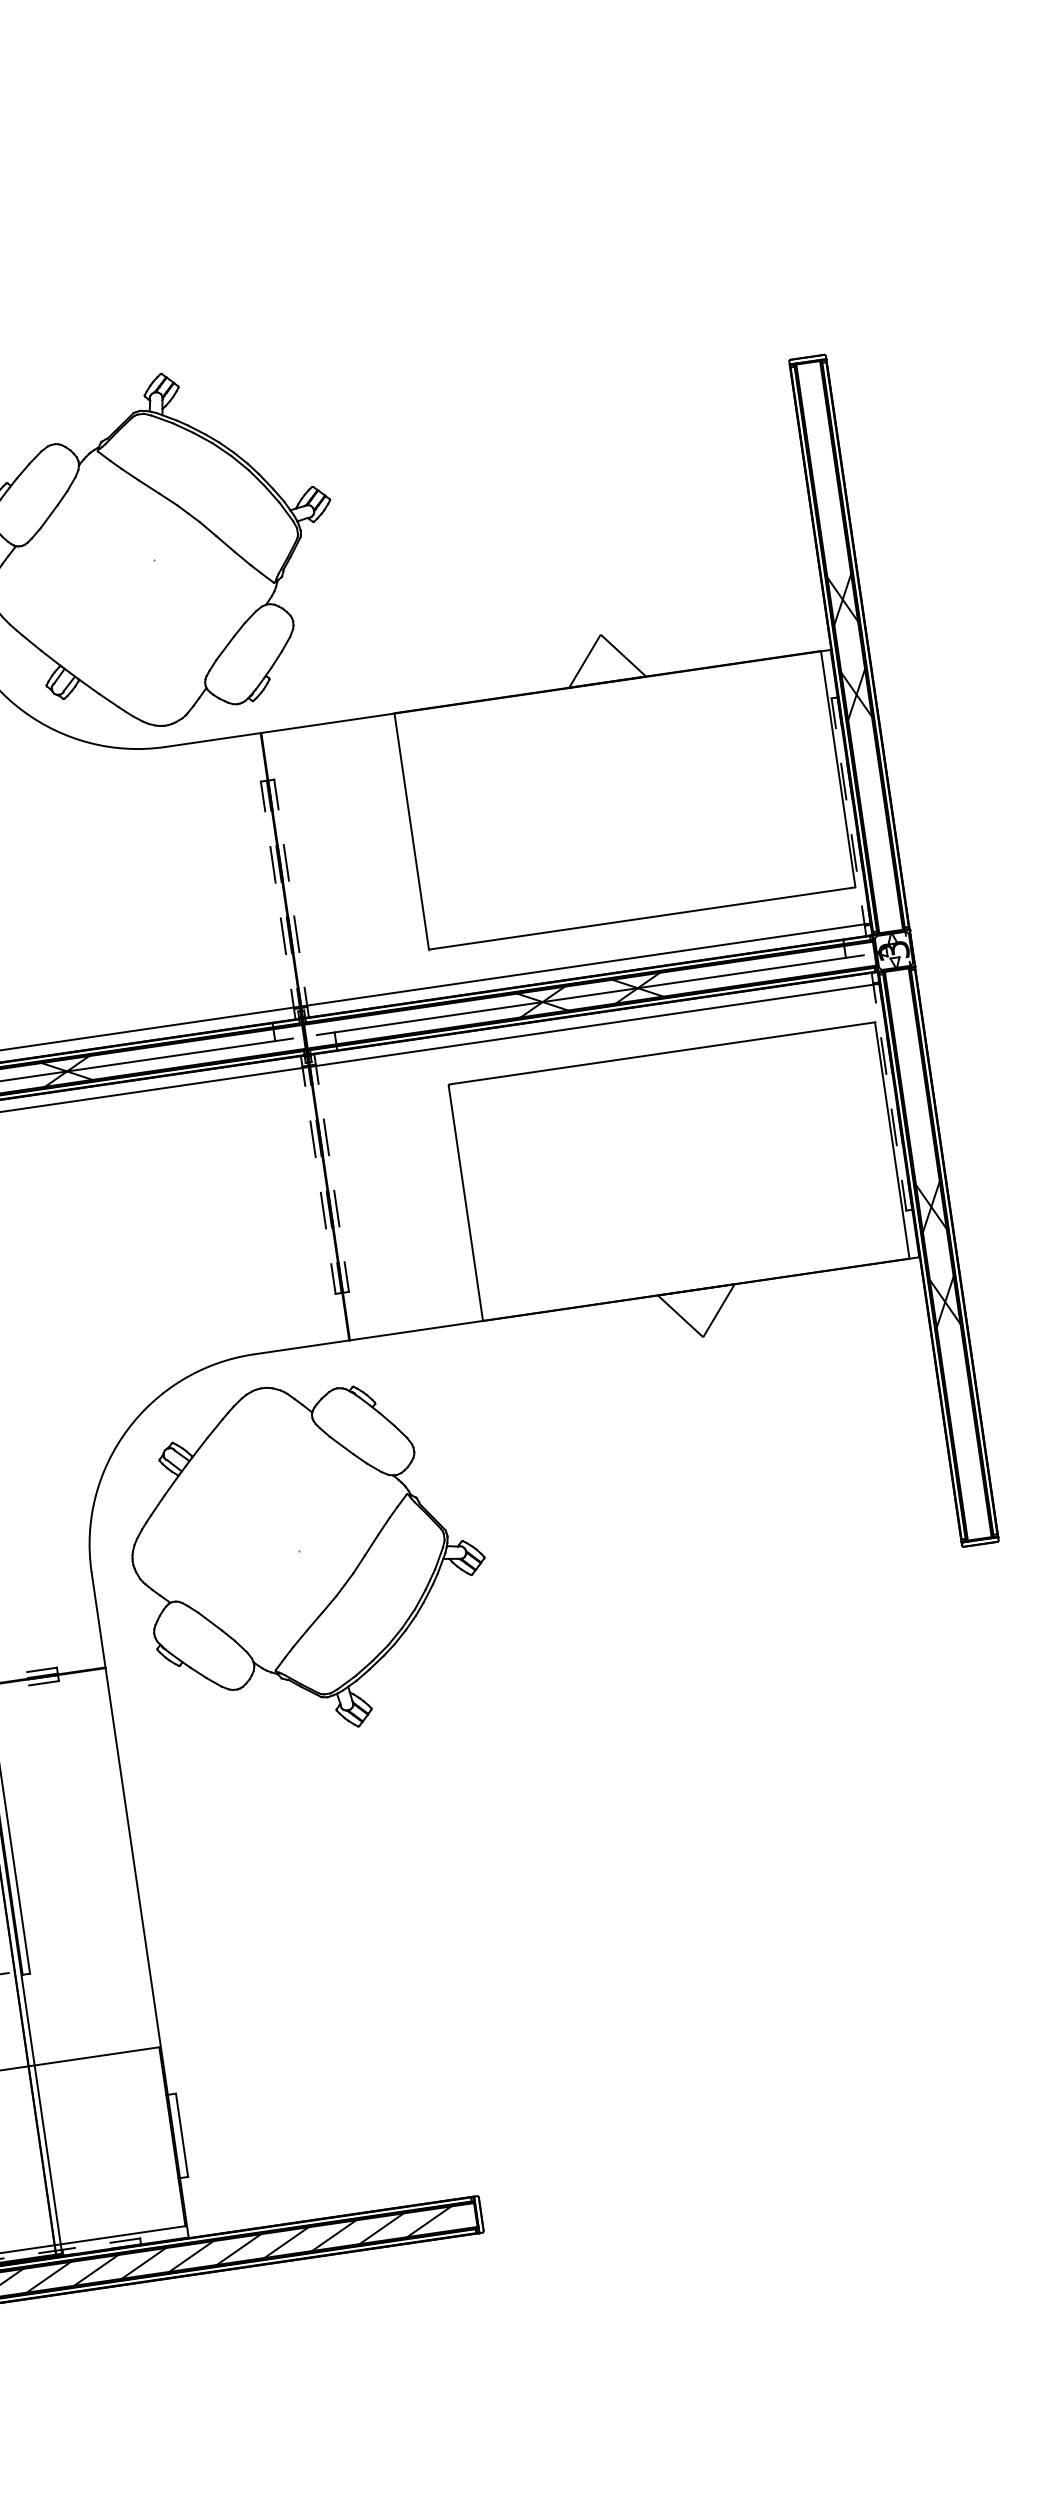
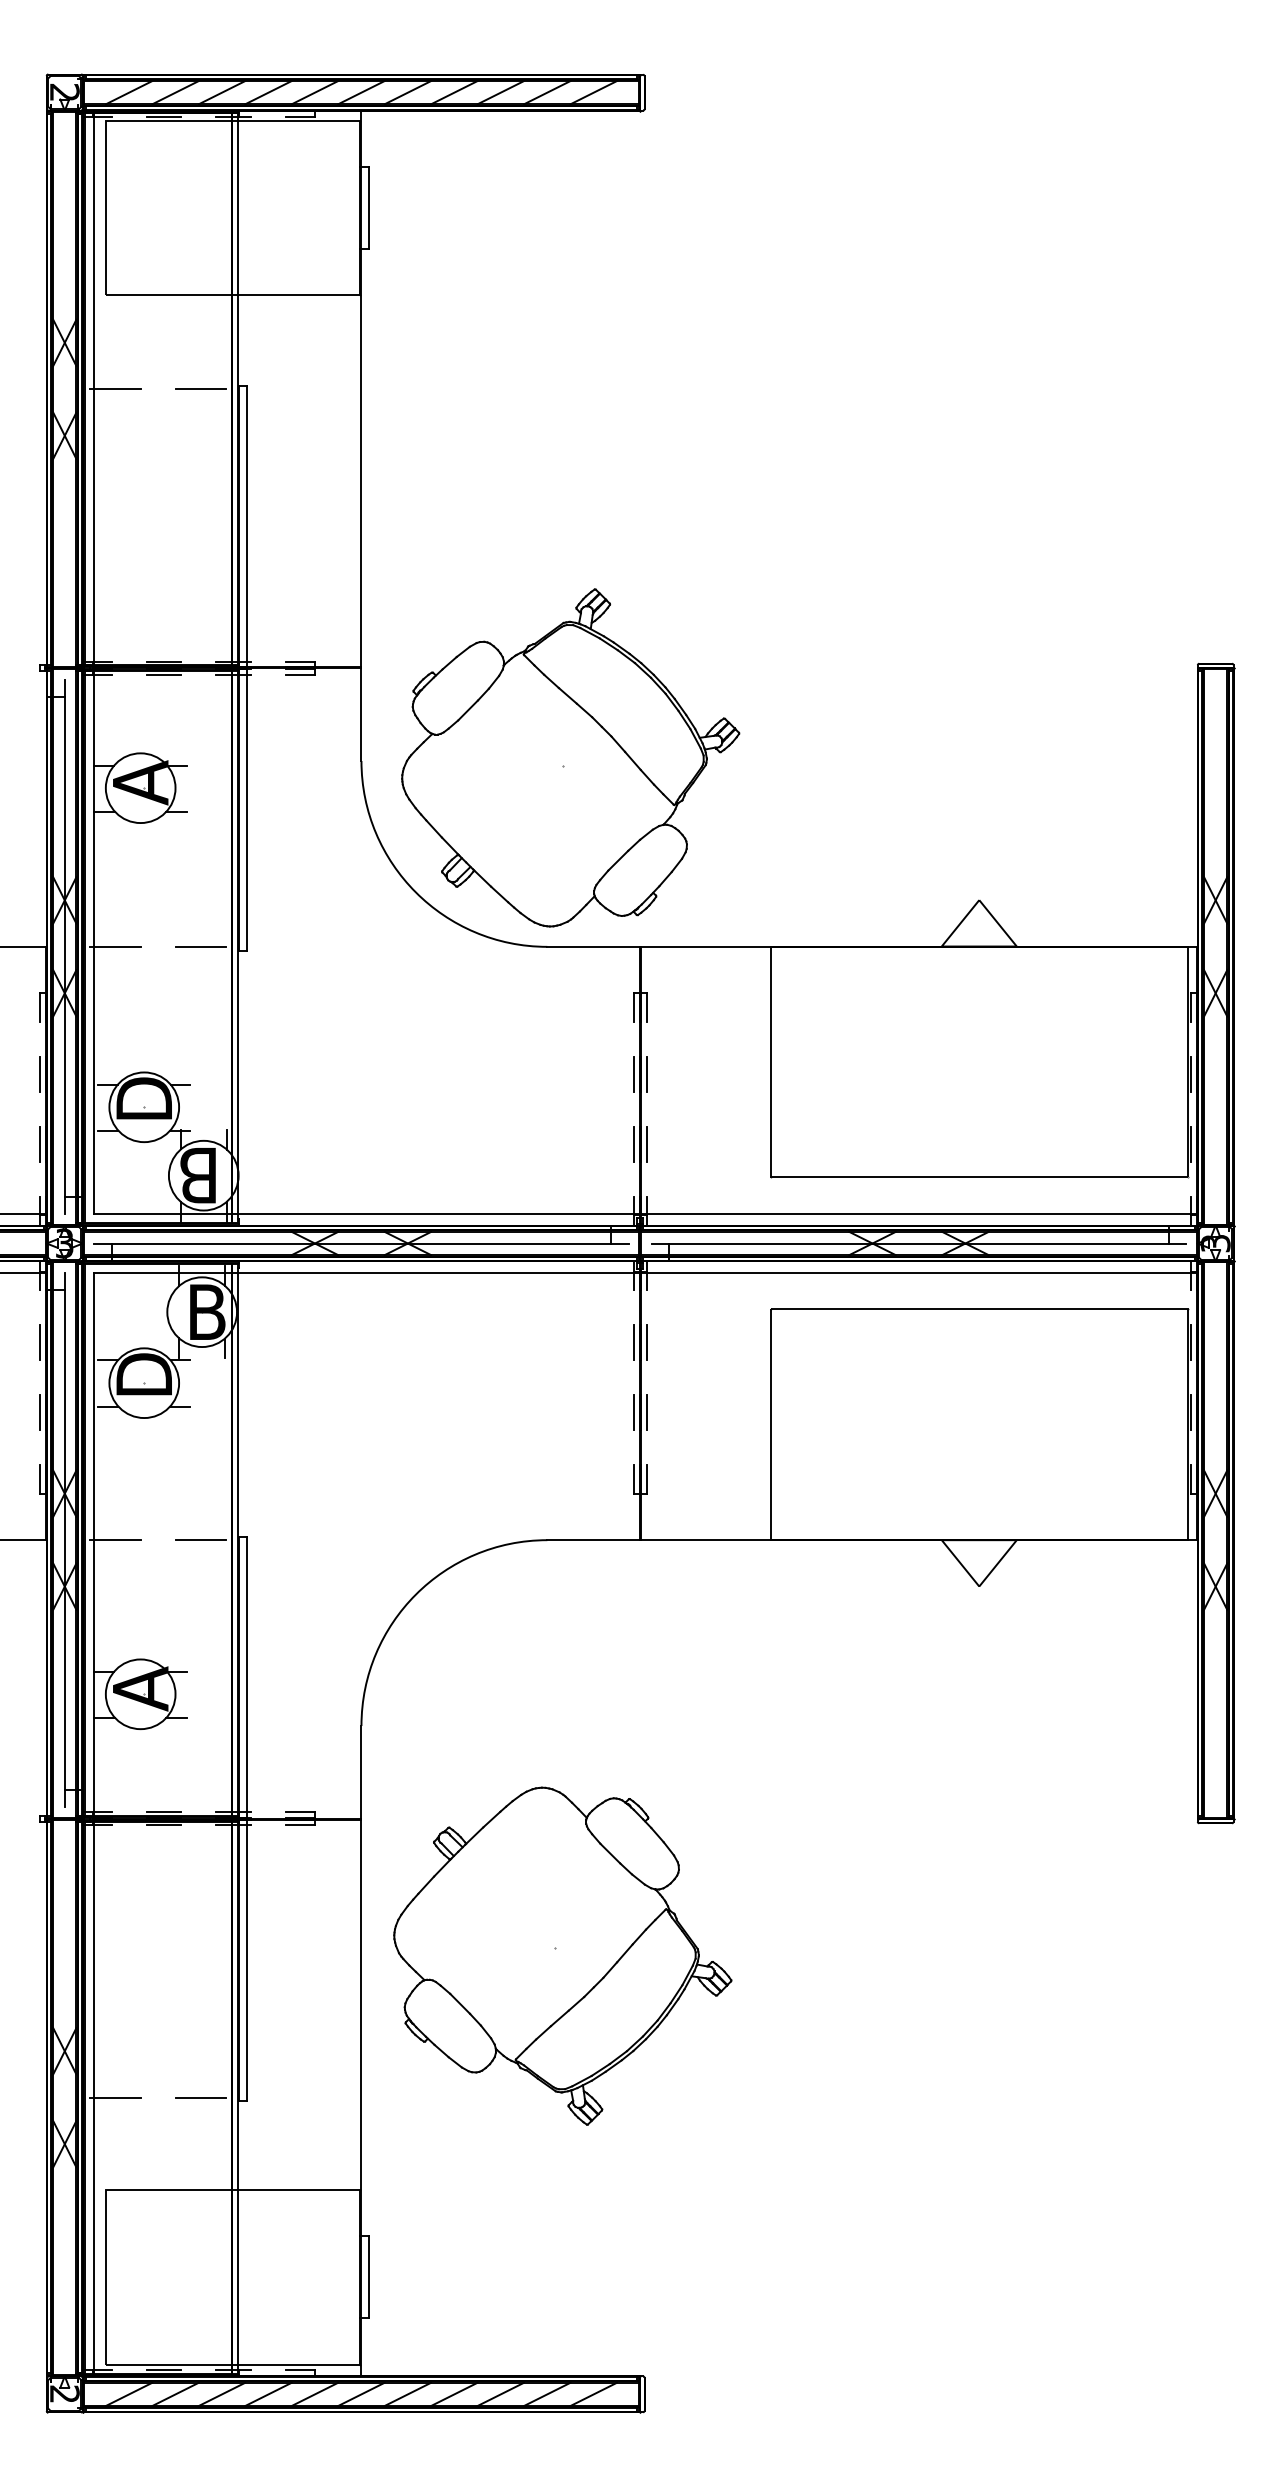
part: (307, 1556) -> (562, 1955), moved

